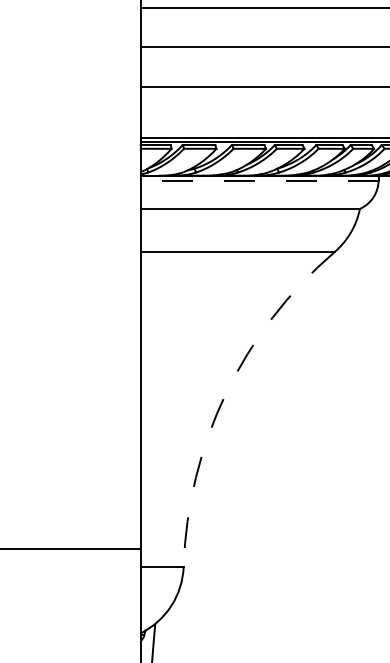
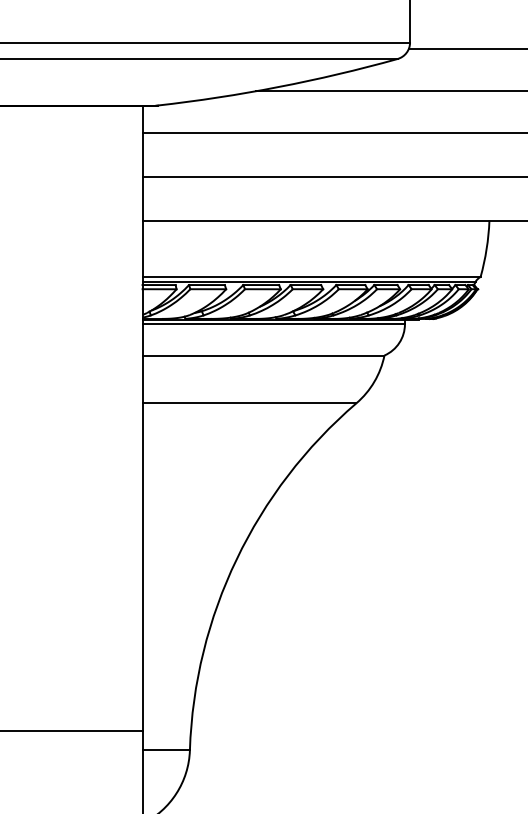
line: (259, 180) -> (273, 324), dashed -> solid
arc: (225, 393) -> (236, 559), dashed -> solid

